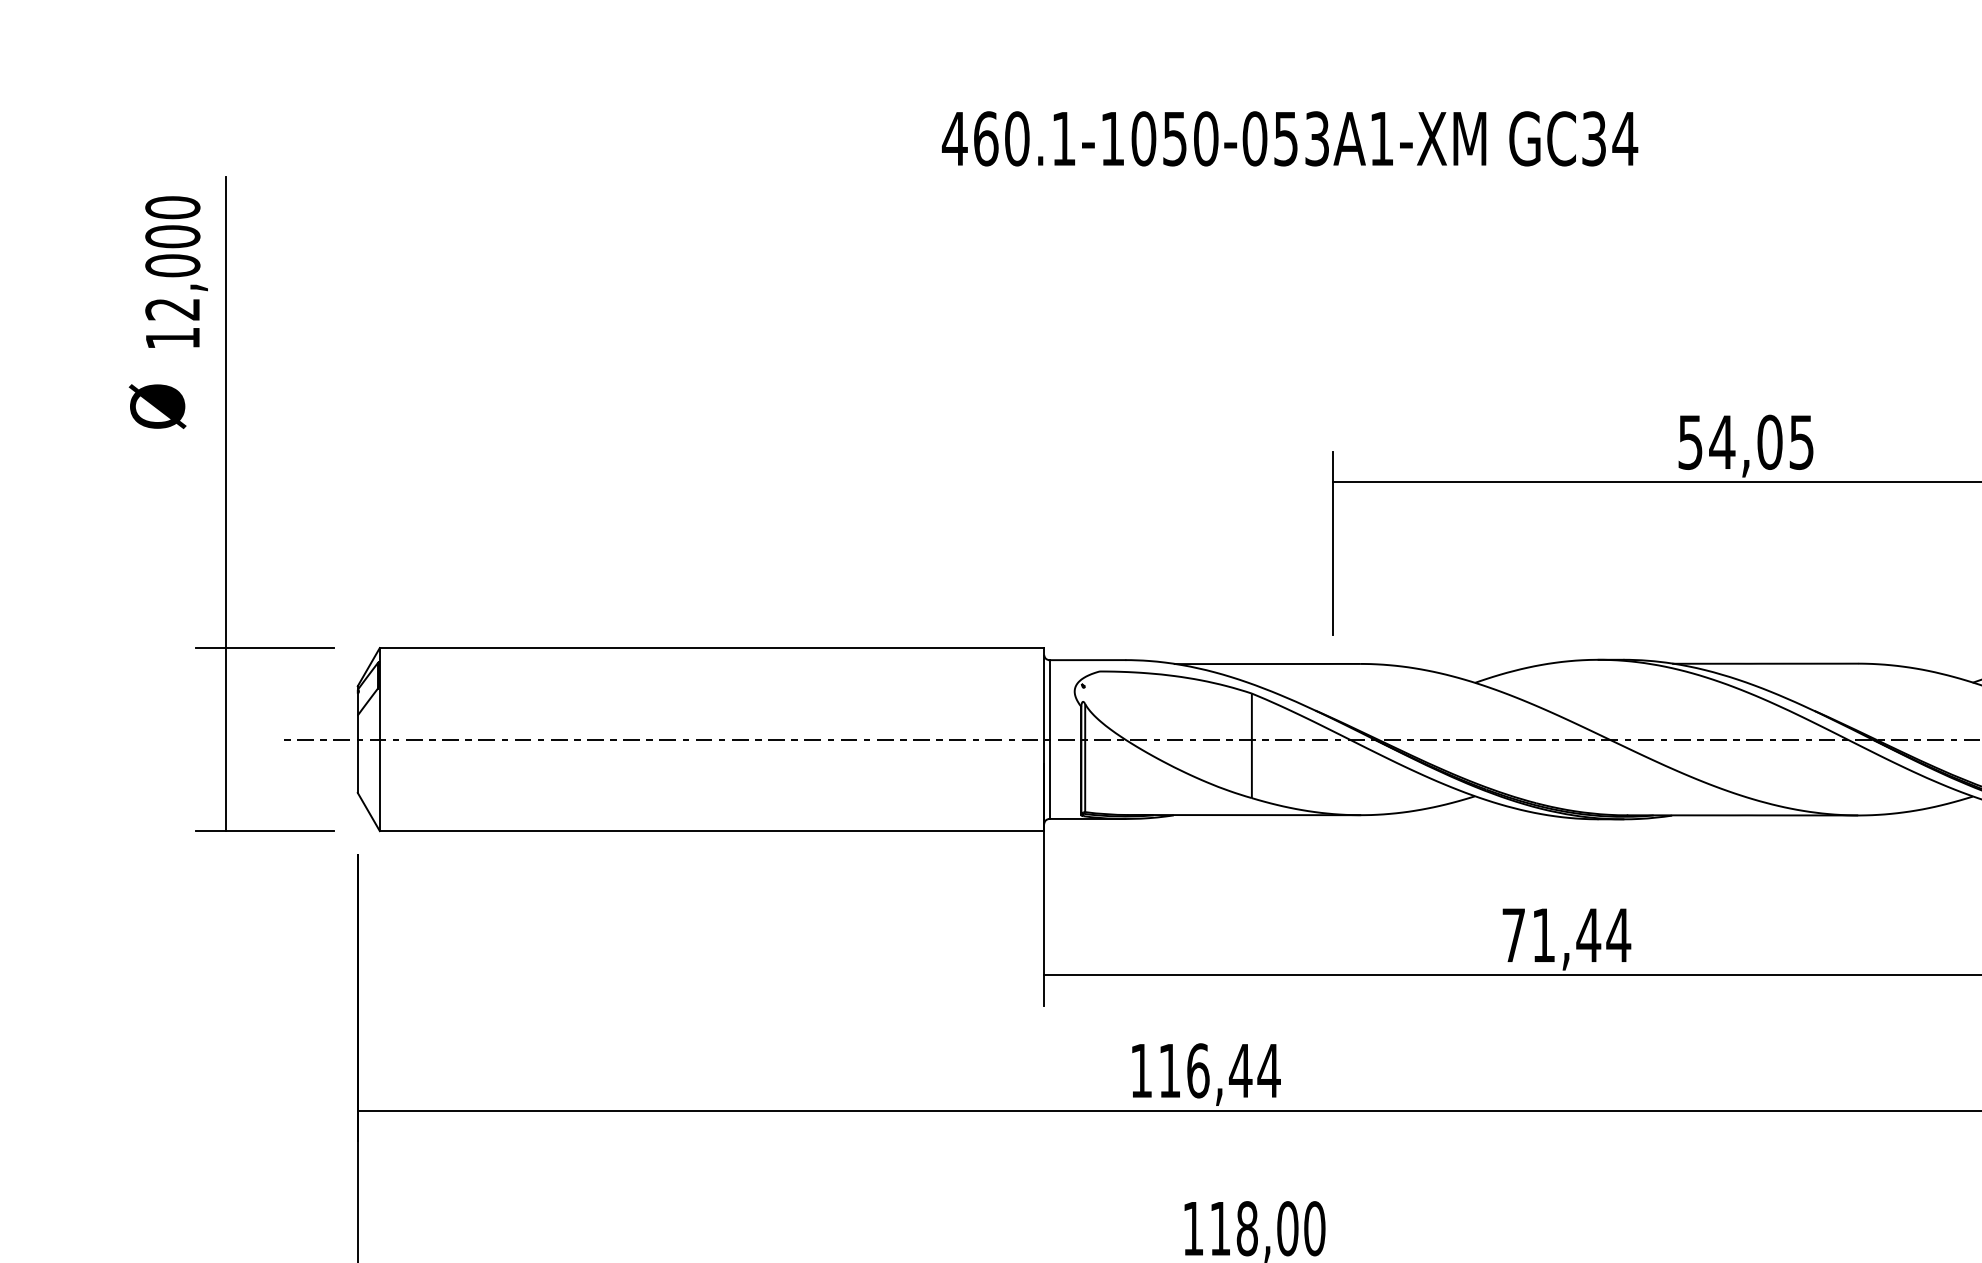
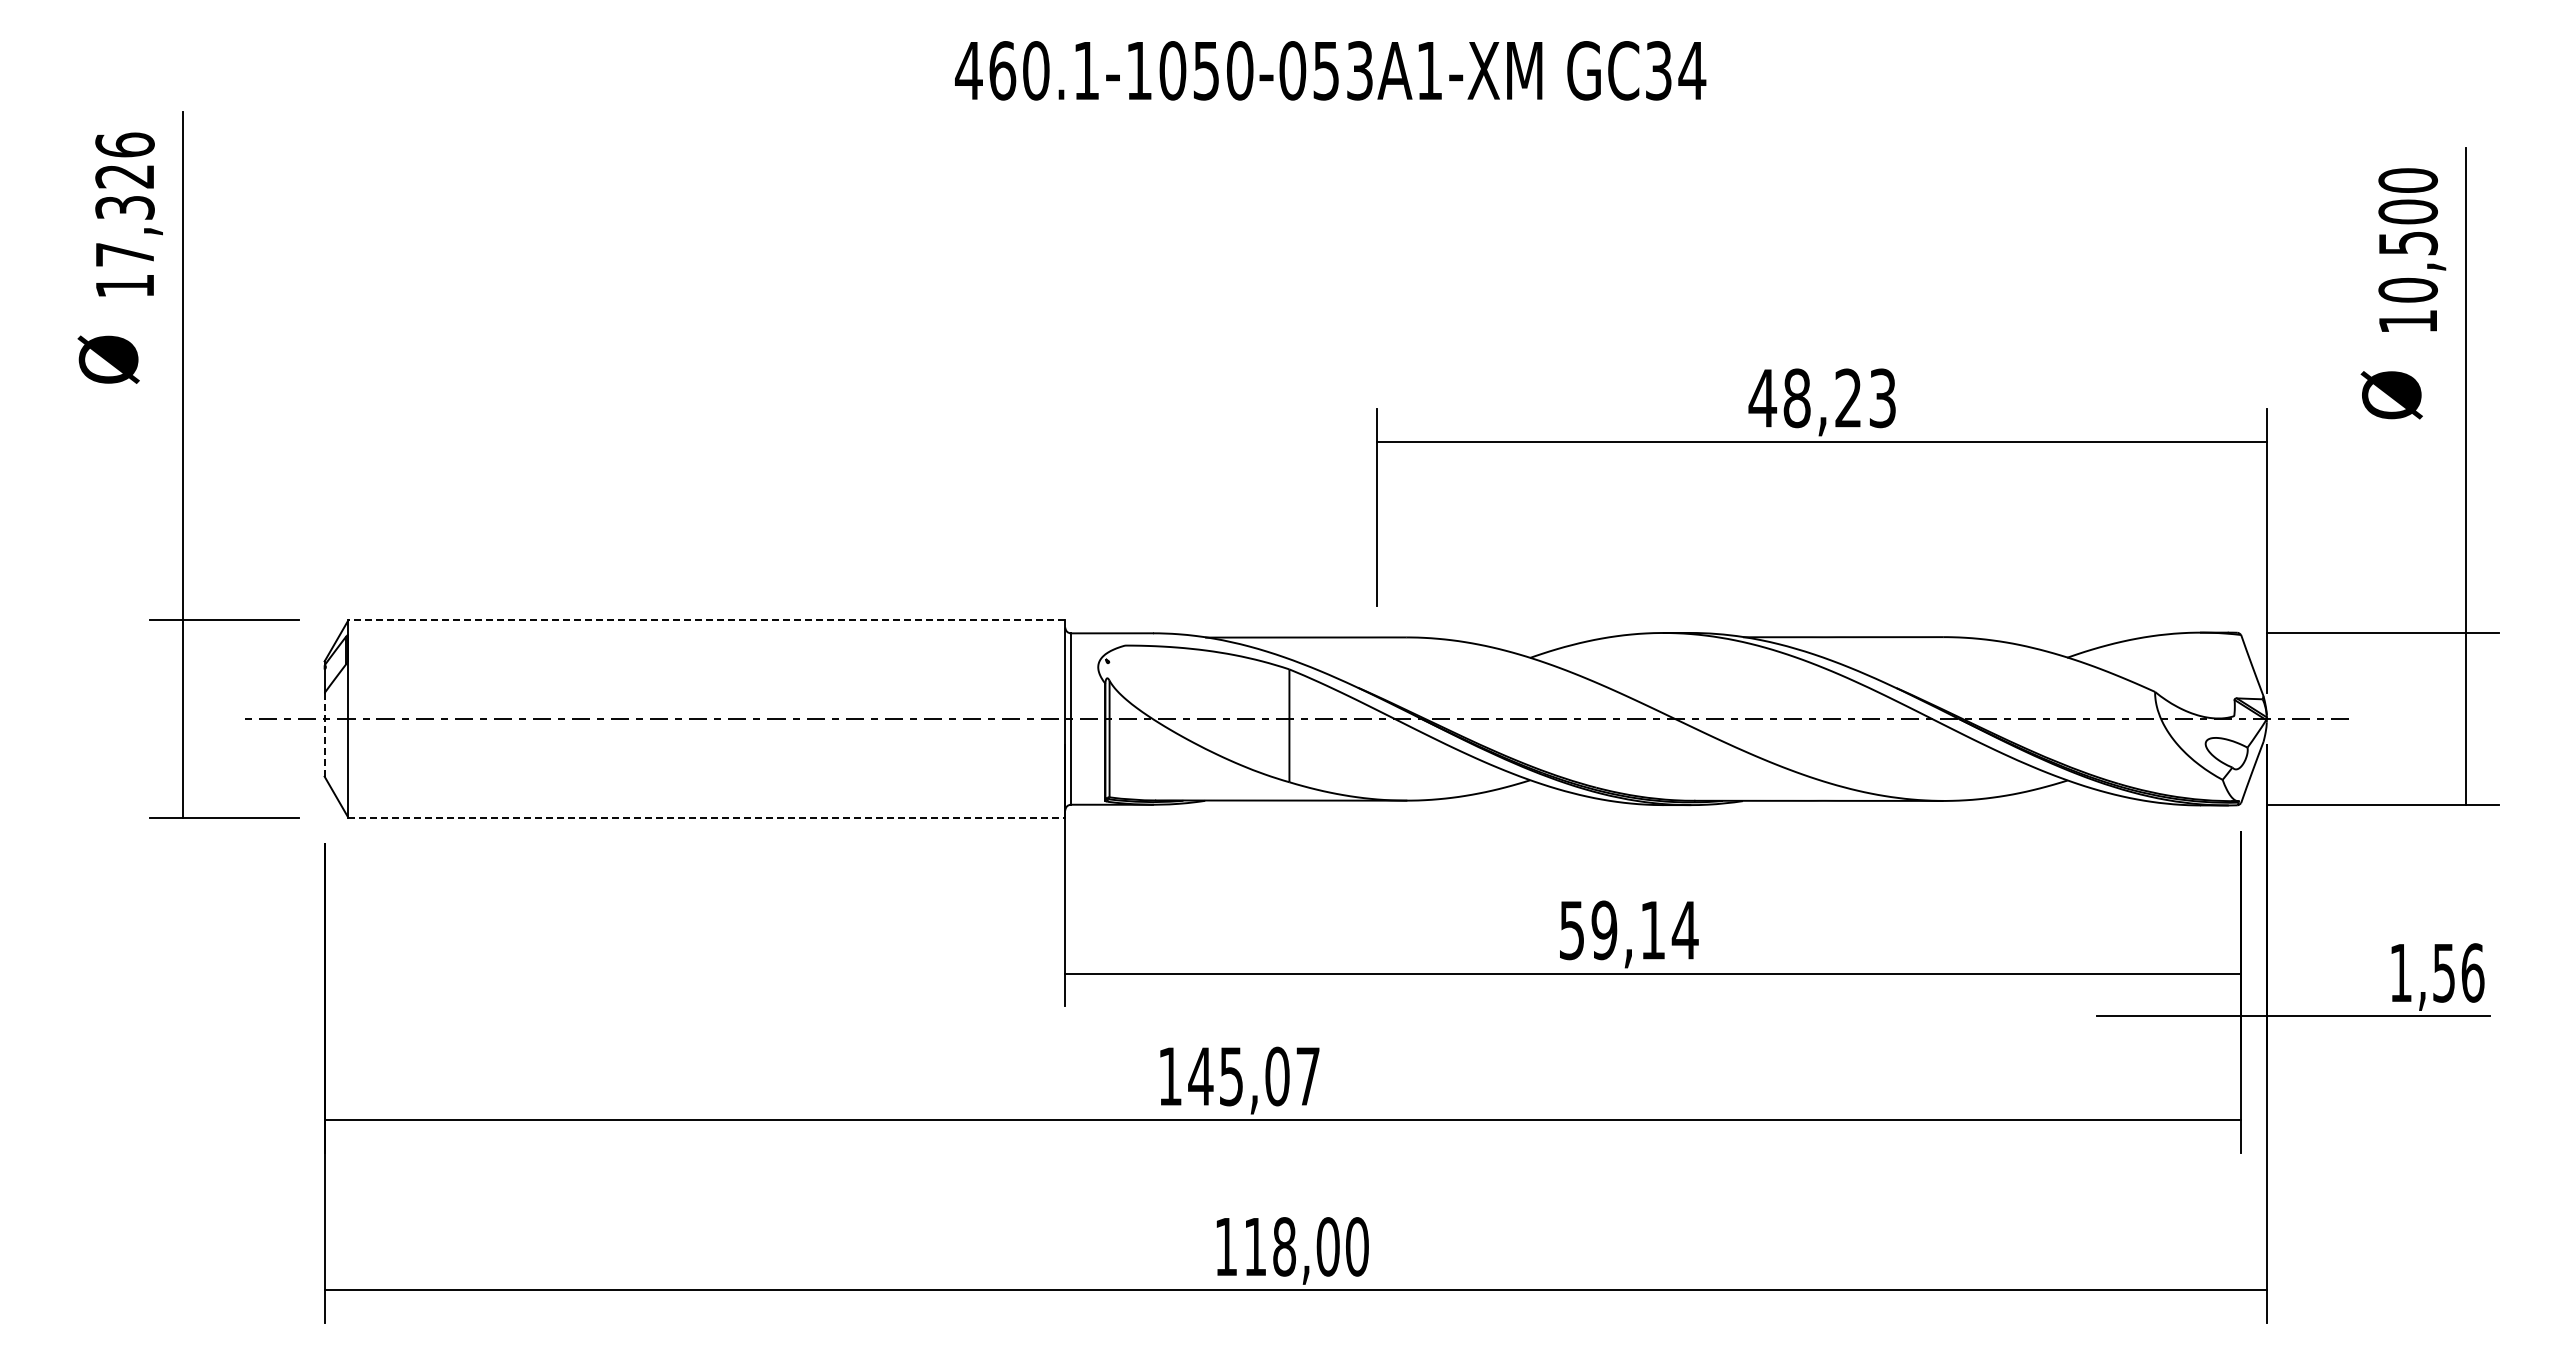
text: (172, 258) -> (124, 199), 12,000 -> 17,326
text: (1744, 442) -> (1821, 398), 54,05 -> 48,23
line: (711, 648) -> (706, 620), solid -> dashed
line: (357, 753) -> (324, 734), solid -> dashed
line: (712, 830) -> (707, 817), solid -> dashed
text: (1552, 935) -> (1613, 930), 71,44 -> 59,14
text: (1219, 1070) -> (1254, 1076), 116,44 -> 145,07

